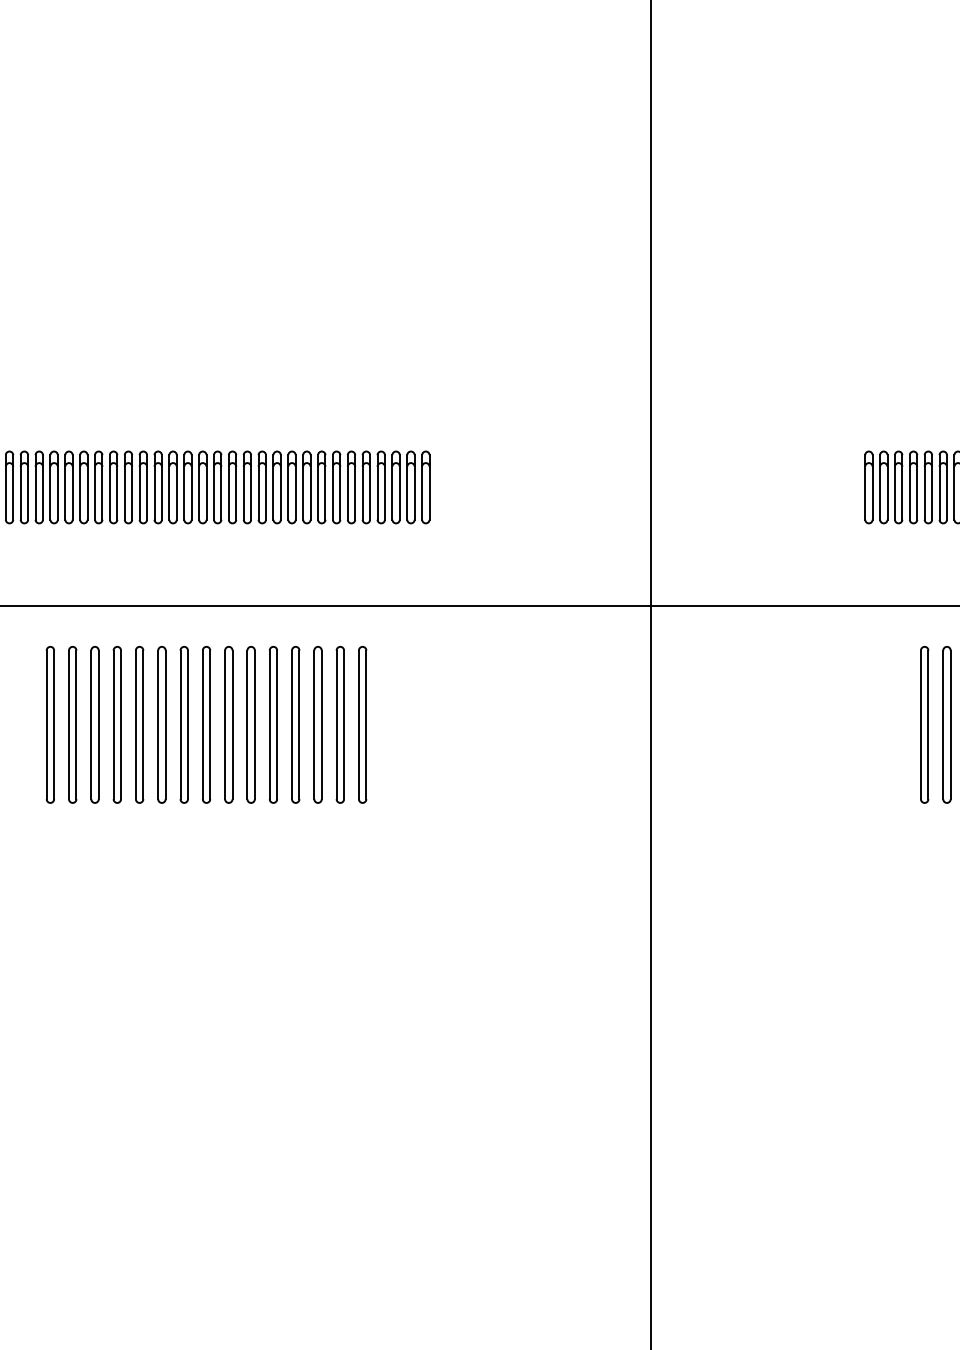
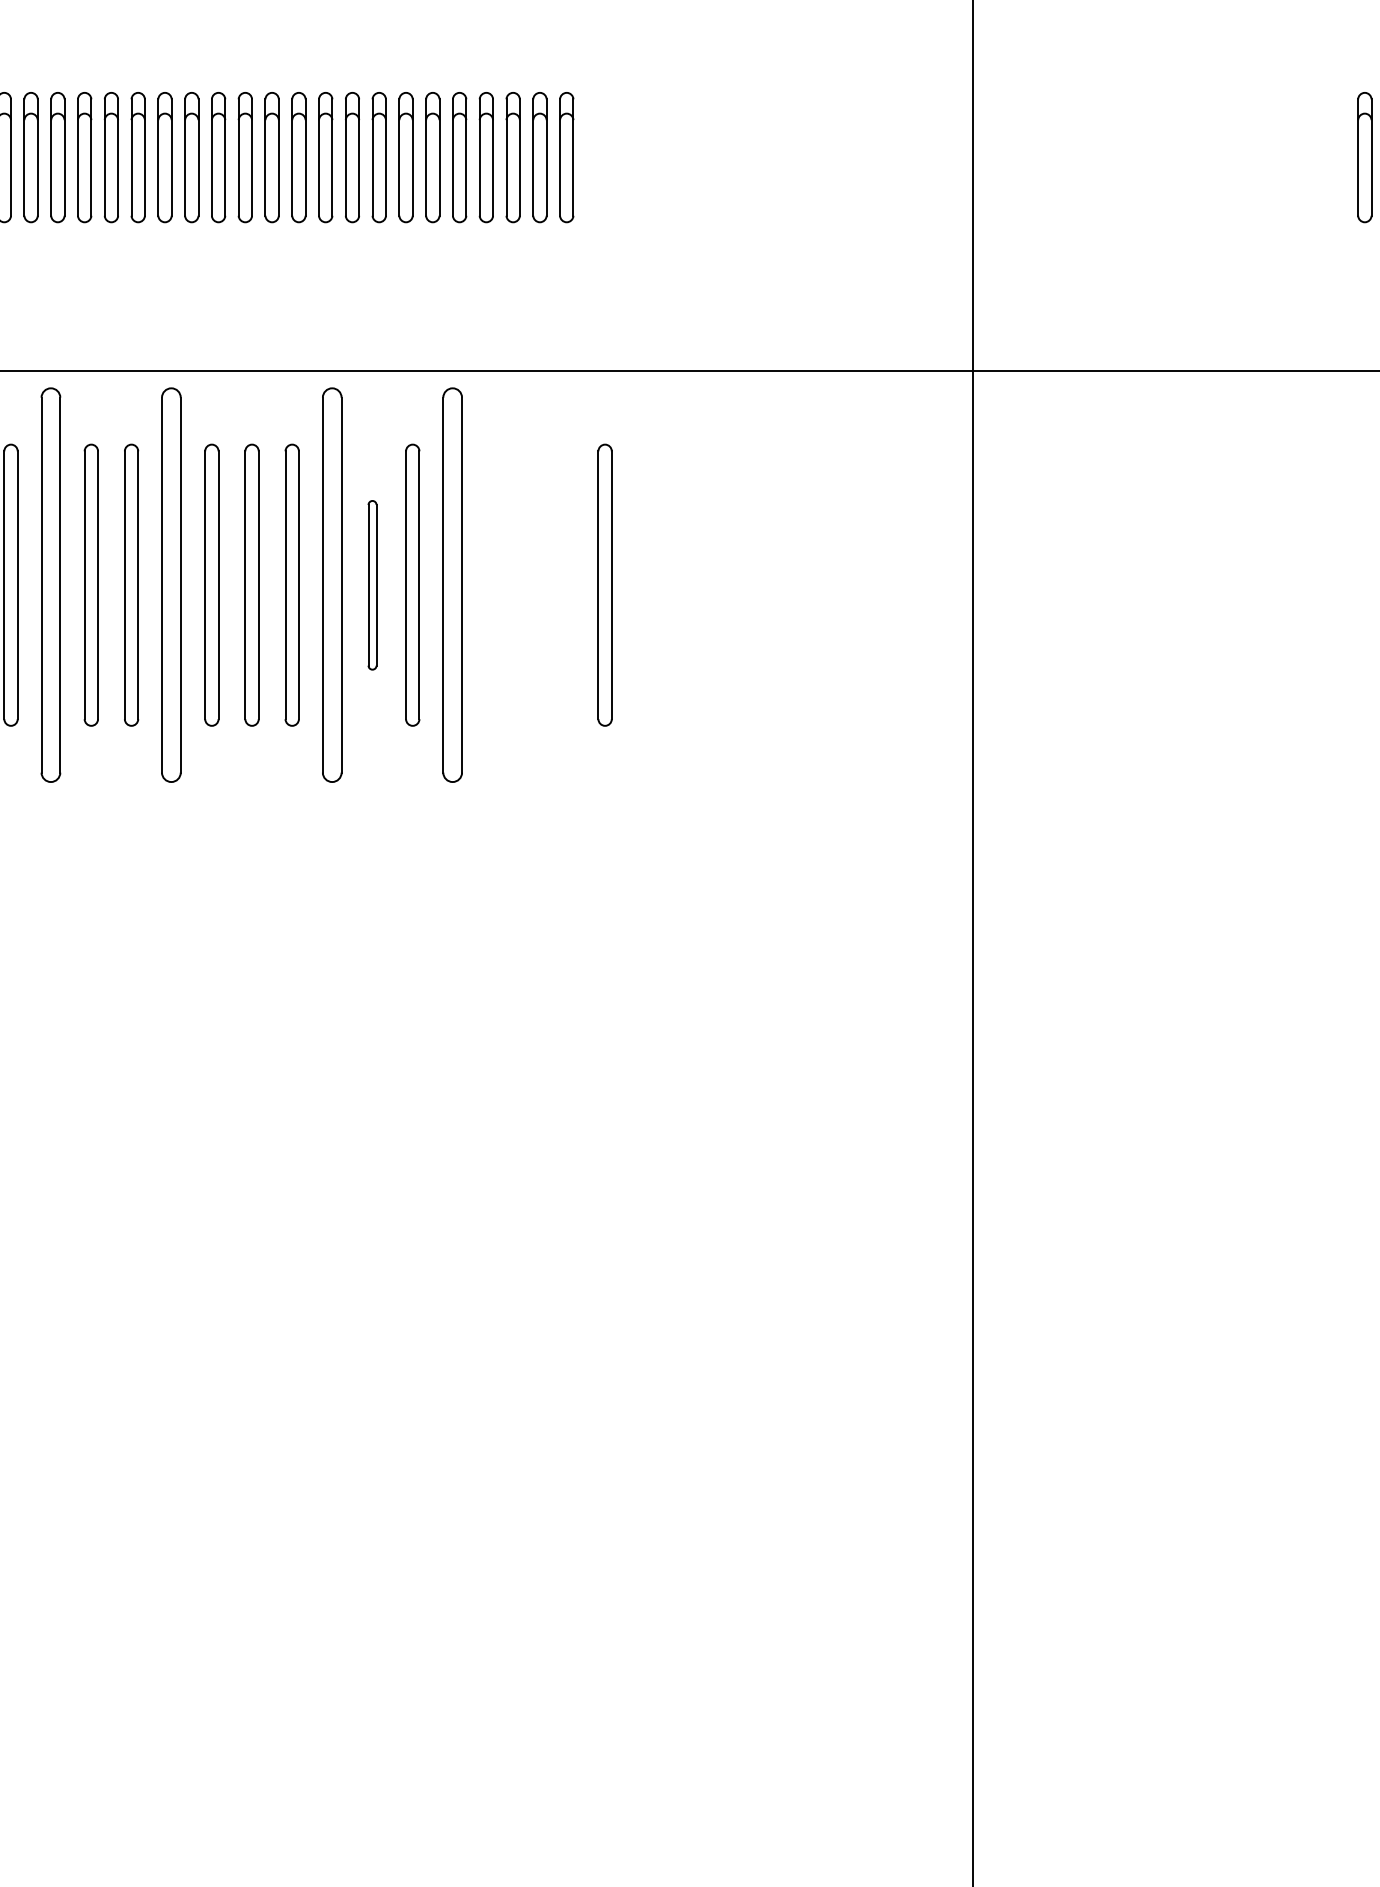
part: (139, 724) -> (50, 584), size x1.4
part: (206, 724) -> (171, 584), size x1.4
part: (295, 724) -> (331, 584), size x1.4
part: (317, 724) -> (371, 584), size x0.6
part: (362, 724) -> (452, 584), size x1.4
part: (446, 724) -> (603, 584), added

